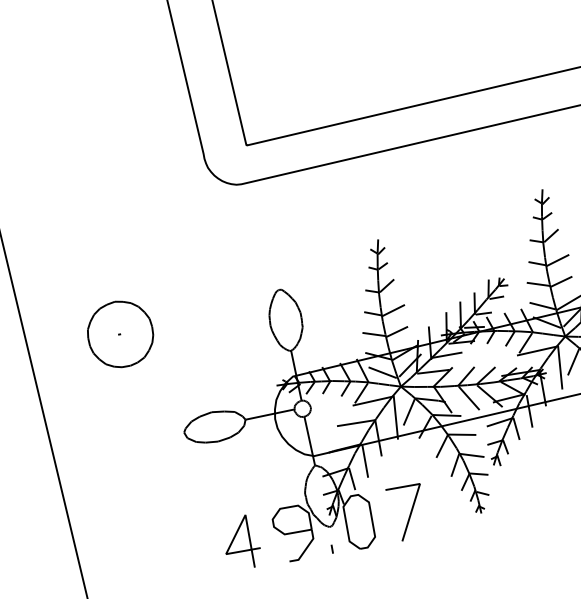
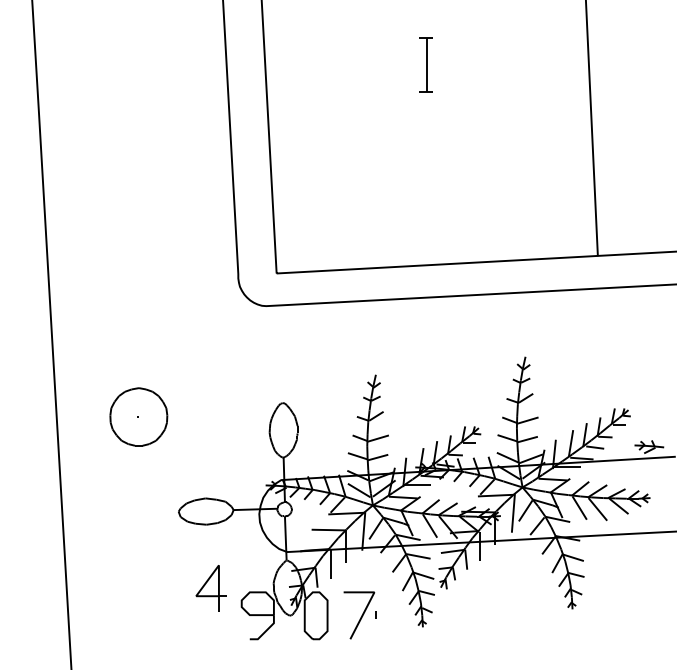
part: (240, 542) -> (210, 588), moved
line: (331, 548) -> (375, 614), moved

